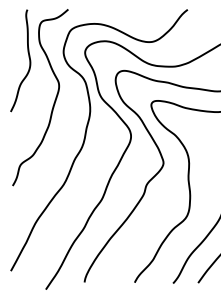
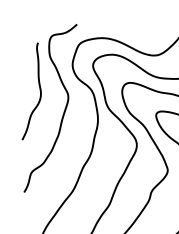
curve: (28, 57) -> (39, 88), moved

